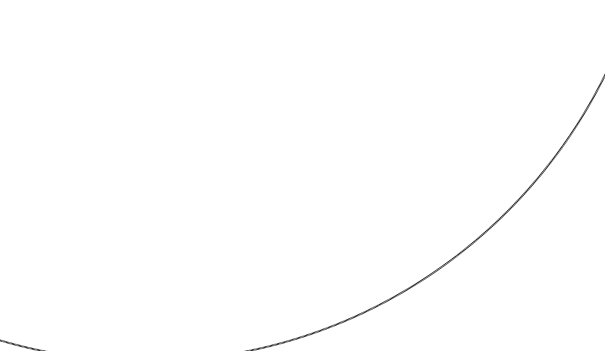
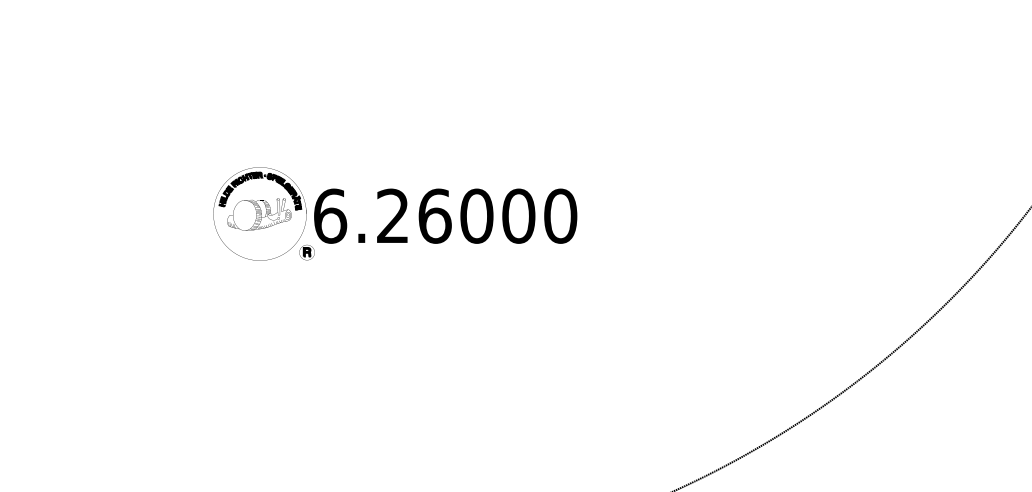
part: (203, 163) -> (395, 212), added

